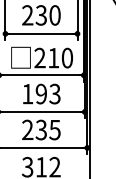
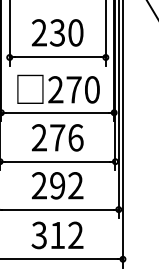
text: (53, 57) -> (73, 89), 210 -> 270
text: (41, 93) -> (57, 137), 193 -> 276
text: (48, 129) -> (66, 185), 235 -> 292

